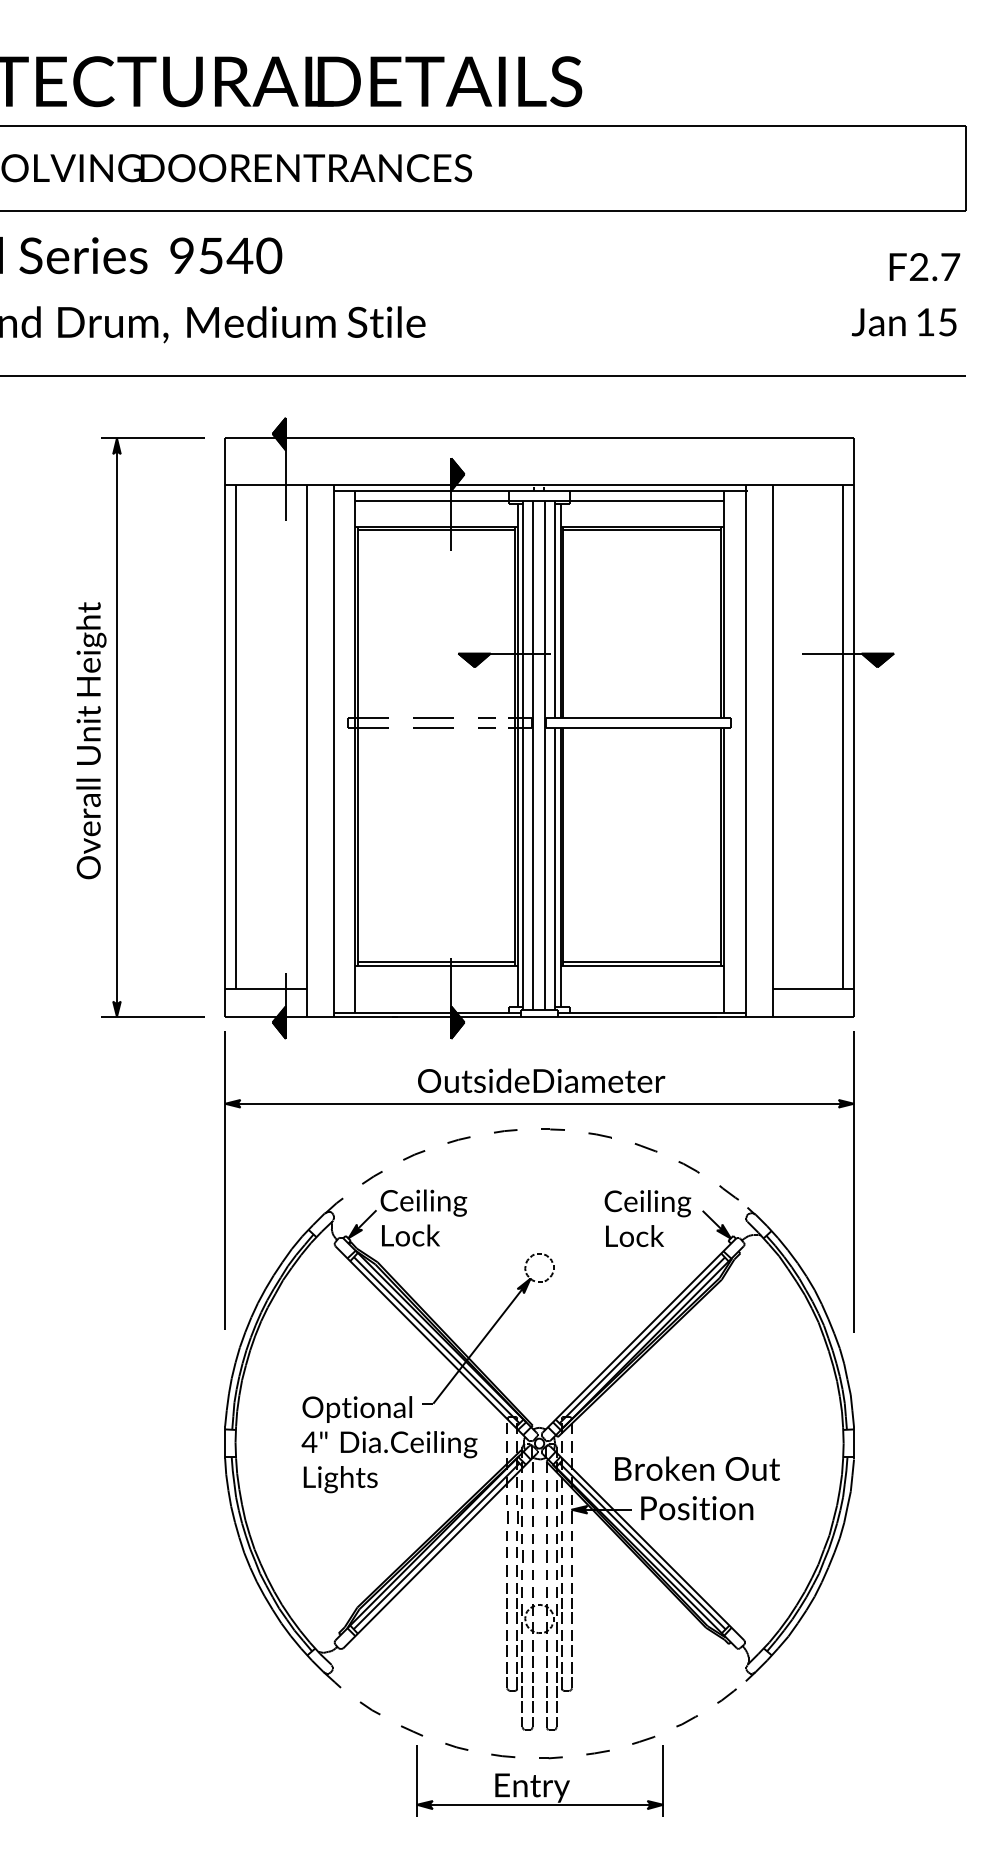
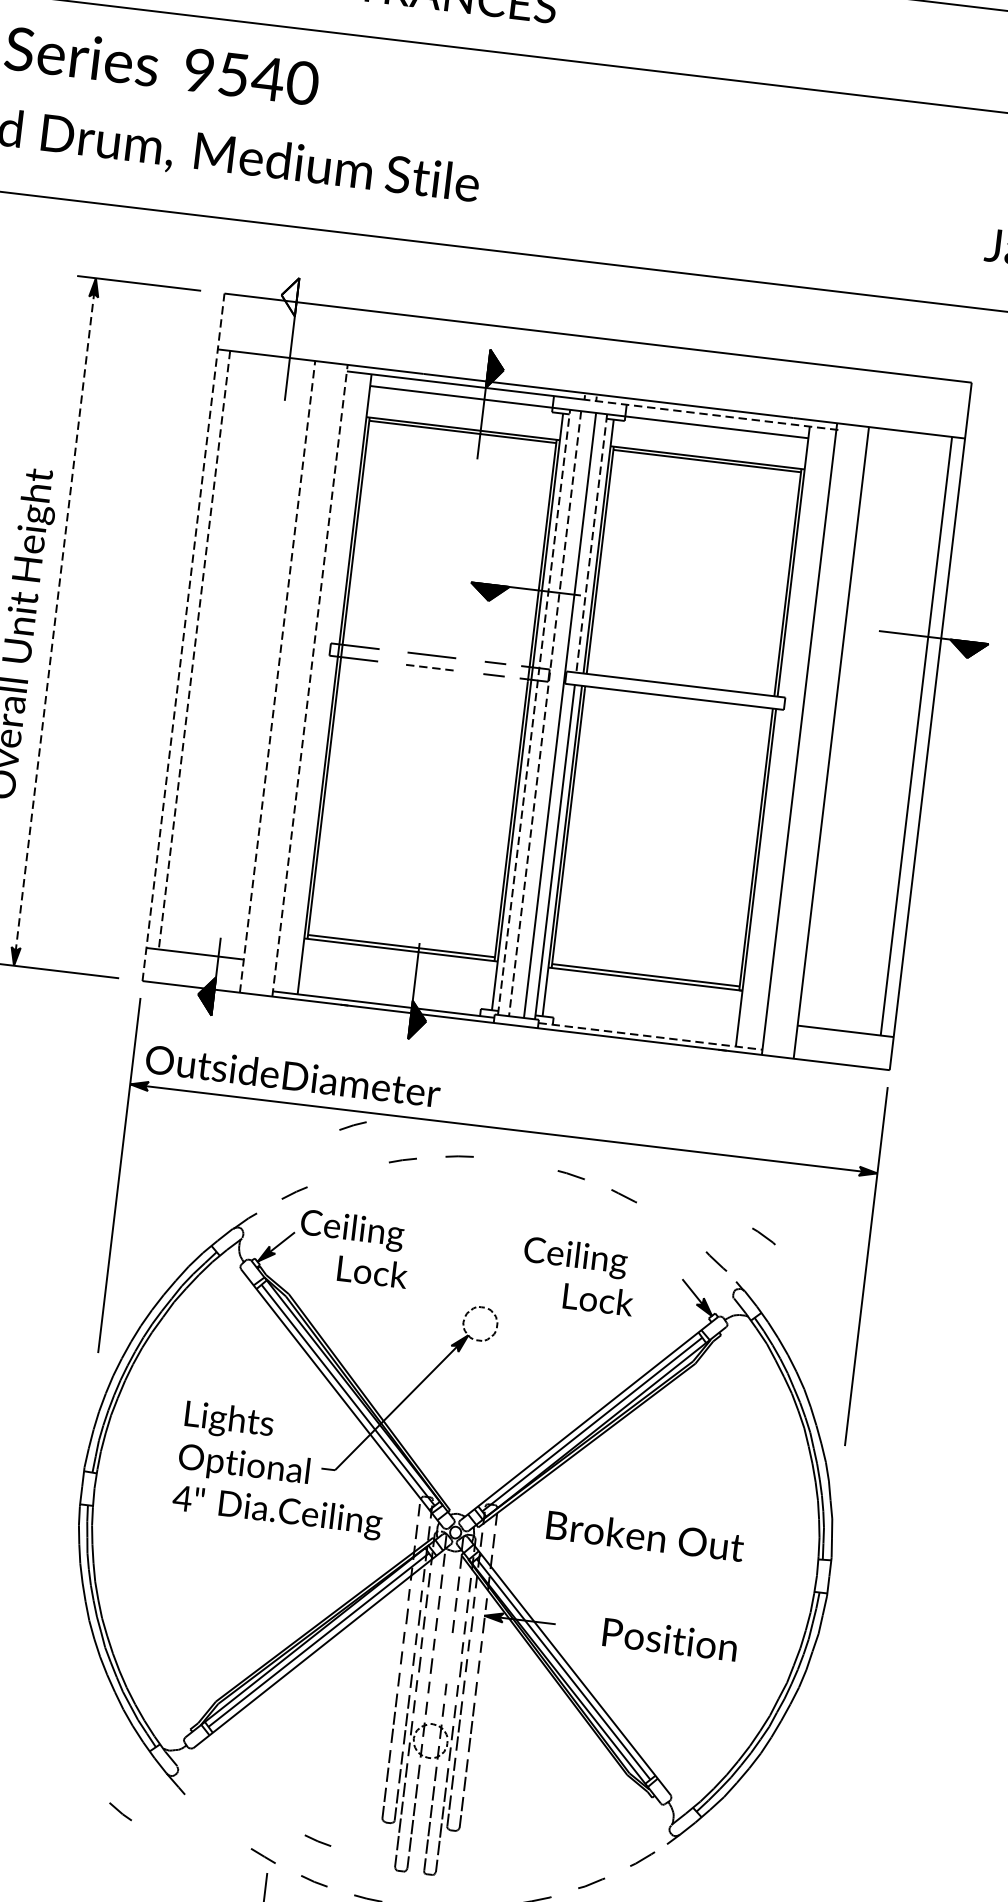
fill: (278, 434) -> (288, 296), removed
line: (643, 490) -> (714, 414), solid -> dashed
line: (554, 609) -> (591, 543), solid -> dashed
line: (116, 727) -> (54, 621), solid -> dashed
line: (225, 727) -> (183, 637), solid -> dashed
line: (433, 728) -> (430, 667), solid -> dashed
line: (235, 737) -> (194, 650), solid -> dashed
line: (307, 751) -> (277, 677), solid -> dashed
line: (334, 751) -> (310, 681), solid -> dashed
line: (523, 755) -> (534, 712), solid -> dashed
line: (532, 755) -> (544, 714), solid -> dashed
line: (652, 1012) -> (650, 1036), solid -> dashed
text: (541, 1080) -> (293, 1075), moved
line: (552, 1129) -> (515, 1161), removed
line: (414, 1155) -> (353, 1126), moved
line: (688, 1167) -> (763, 1236), moved
text: (647, 1203) -> (575, 1257), moved
text: (410, 1235) -> (372, 1271), moved
text: (697, 1468) -> (645, 1535), moved
text: (340, 1479) -> (229, 1421), moved
text: (697, 1508) -> (670, 1640), moved
line: (546, 1550) -> (448, 1660), removed
line: (369, 1708) -> (119, 1811), moved
line: (455, 1712) -> (317, 1840), added

